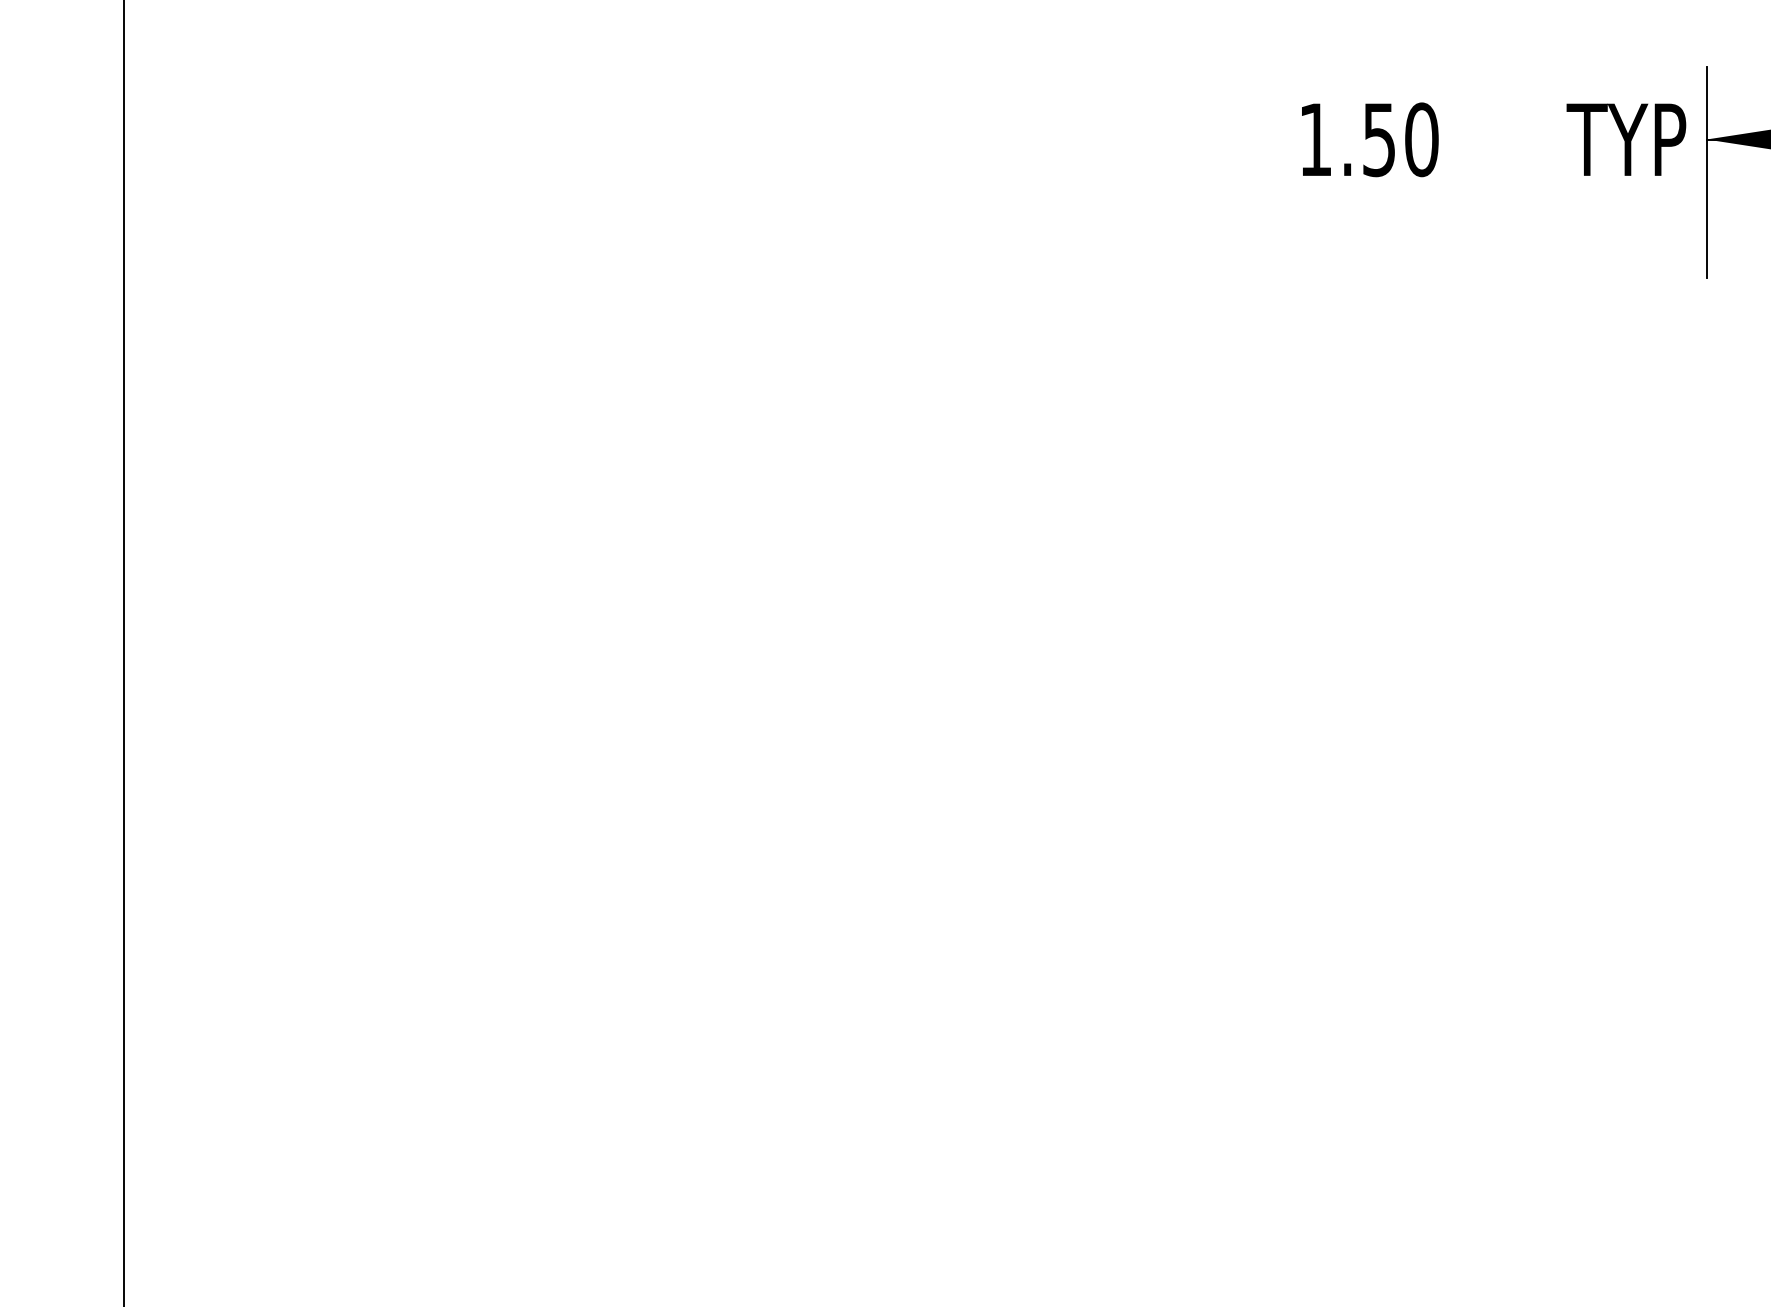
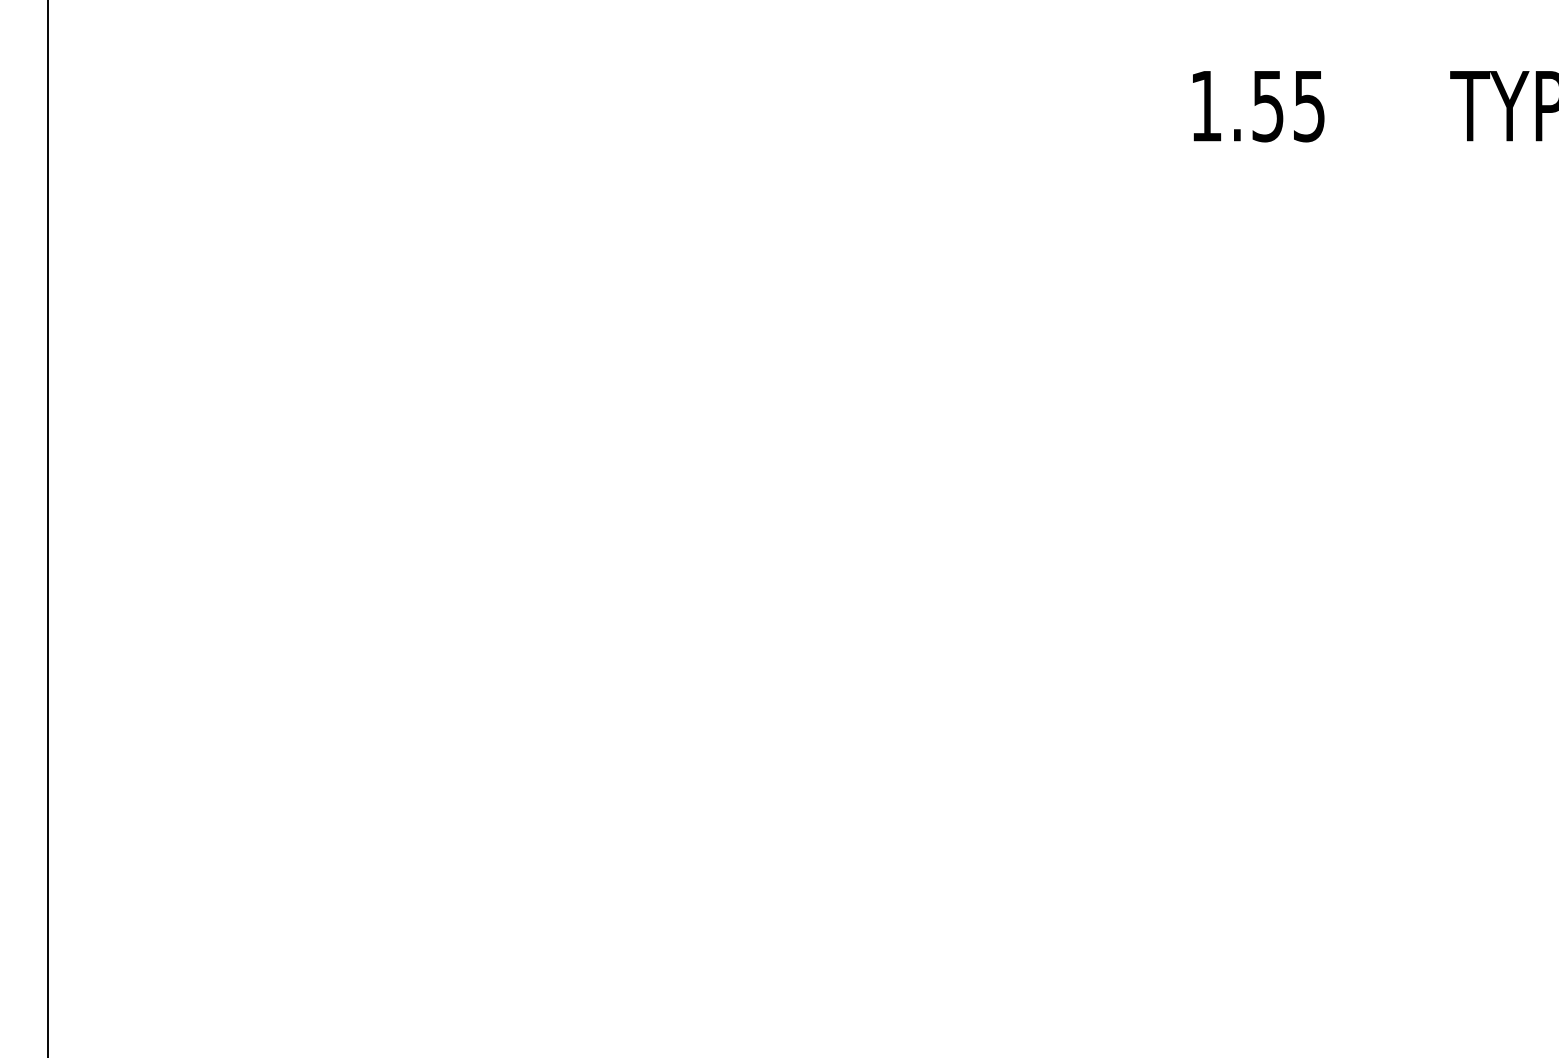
text: (1421, 139) -> (1309, 105), 1.50 -> 1.55

